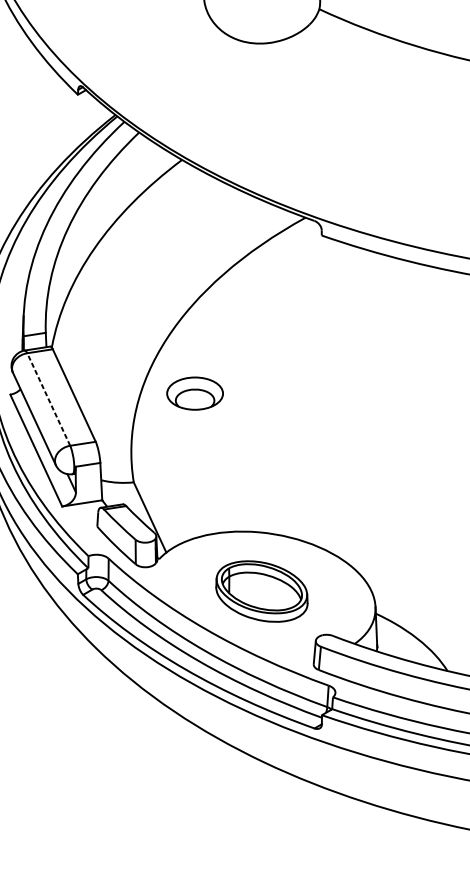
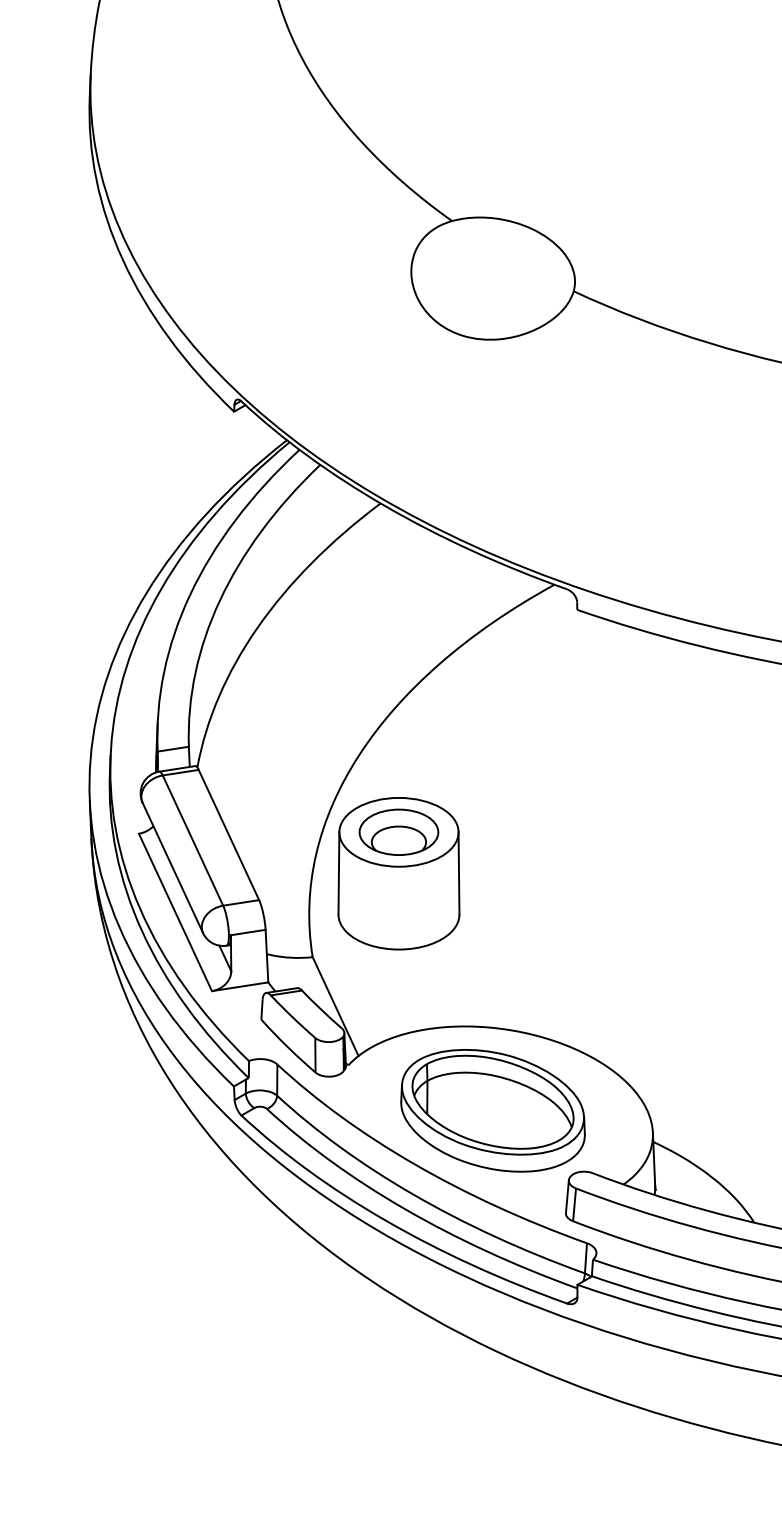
line: (48, 399) -> (192, 840), dashed -> solid
part: (194, 422) -> (398, 873), added
part: (261, 591) -> (492, 1110), size x1.43

